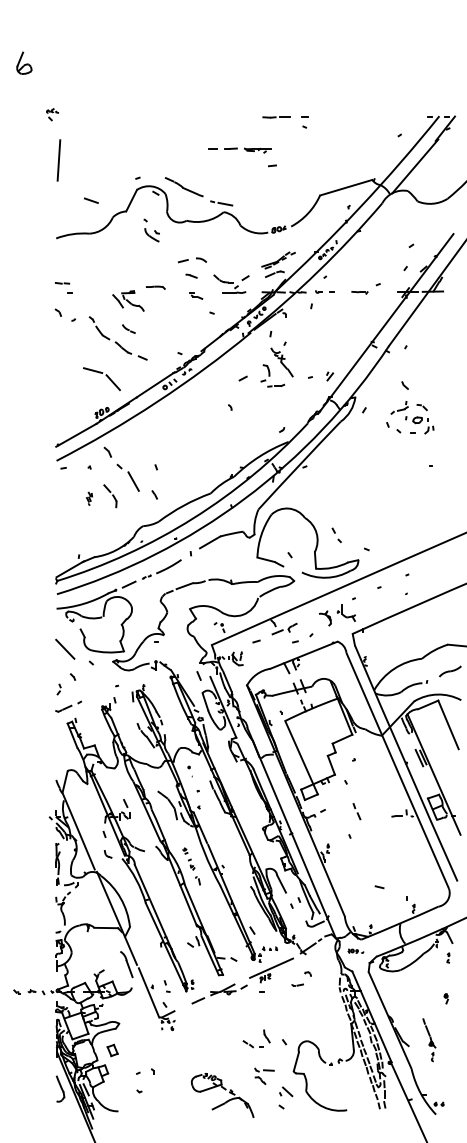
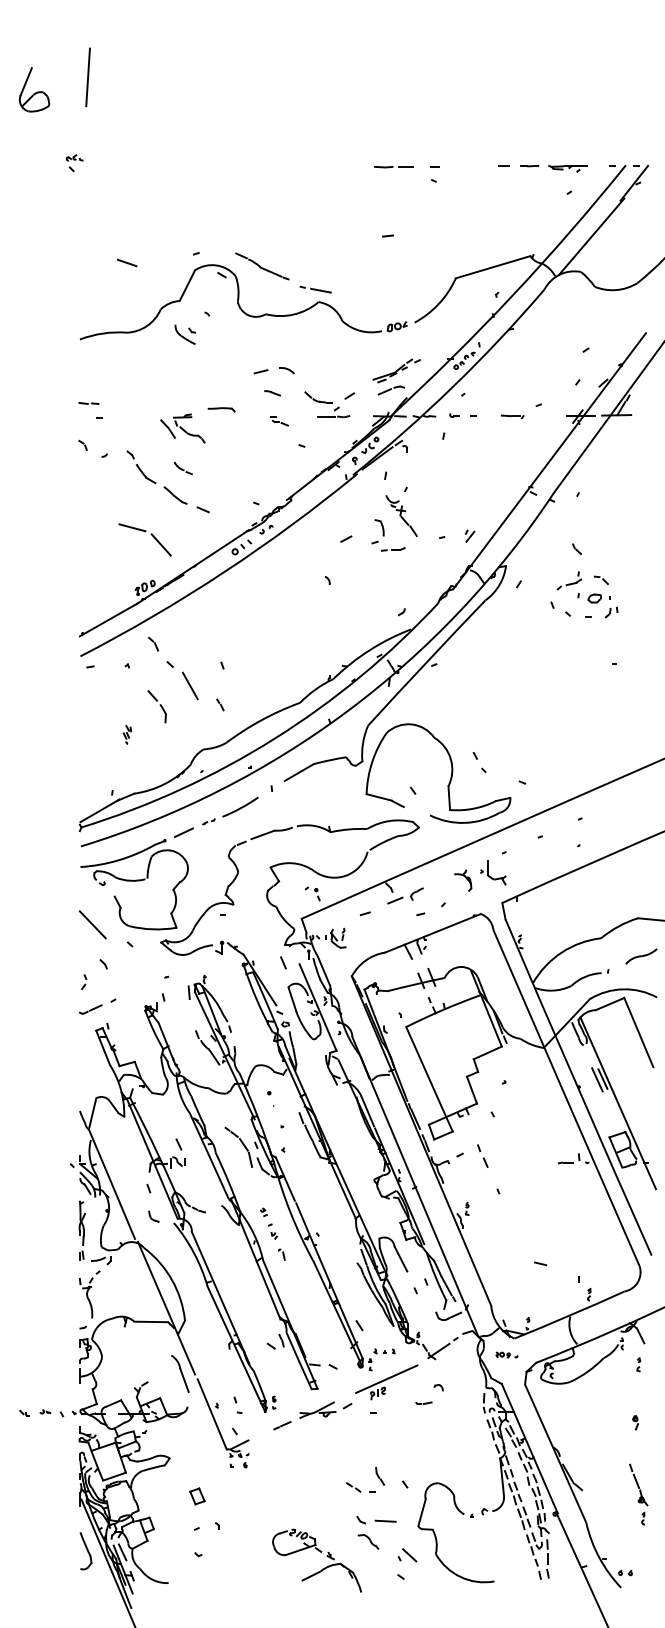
part: (24, 63) -> (34, 90), size x1.43
part: (239, 150) -> (541, 168), moved
line: (58, 160) -> (87, 77), moved
line: (91, 200) -> (127, 262), moved
part: (151, 235) -> (184, 335), moved
part: (89, 498) -> (127, 734), moved
line: (356, 812) -> (482, 1157), moved
part: (429, 1040) -> (638, 1495), moved
part: (112, 1050) -> (197, 1496), moved
part: (264, 1076) -> (376, 1533), size x1.43

